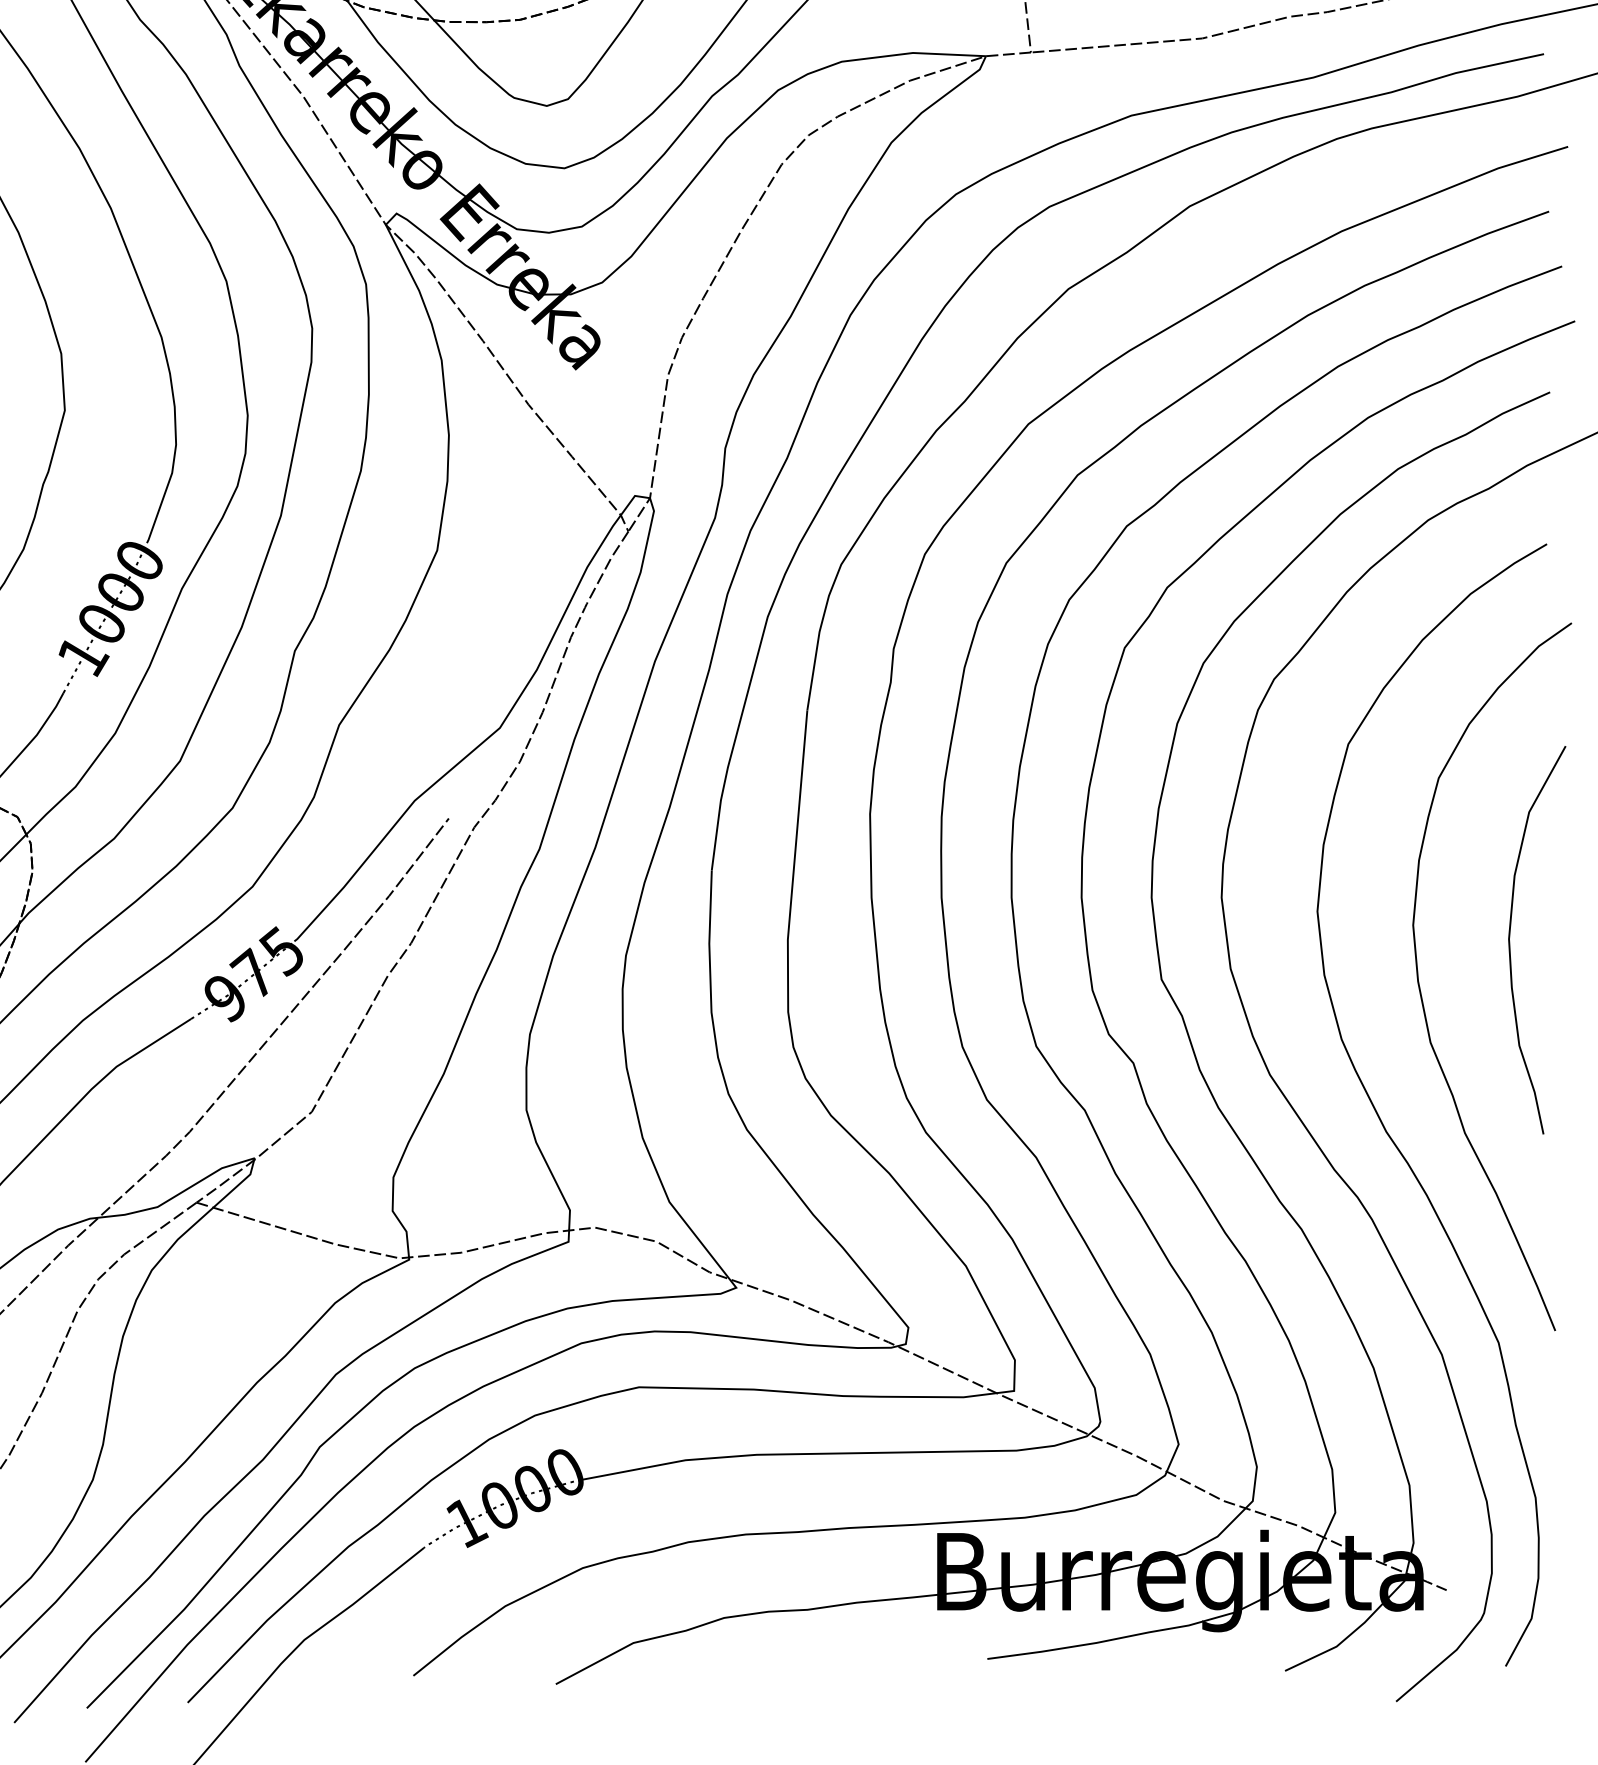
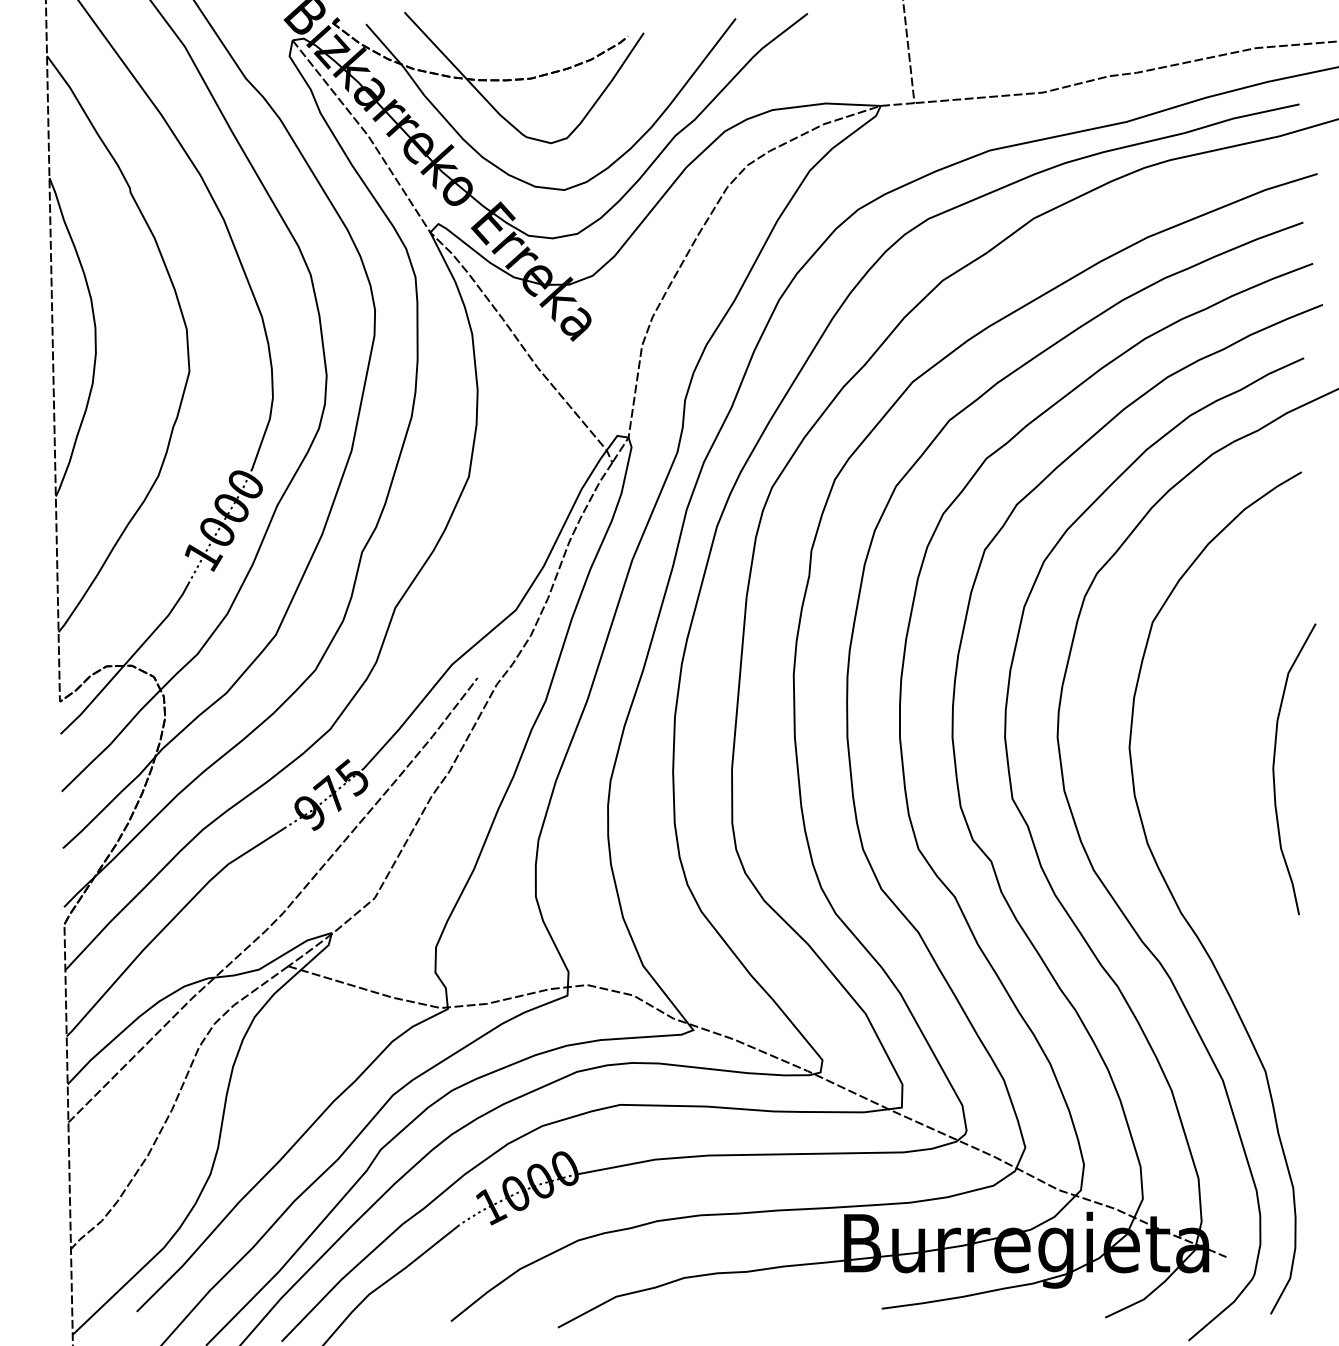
curve: (1421, 989) -> (1207, 806), removed

